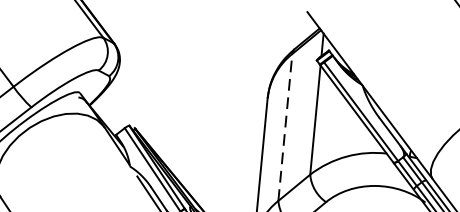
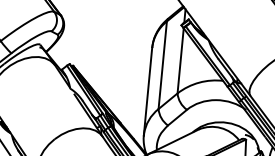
line: (284, 127) -> (162, 65), dashed -> solid

